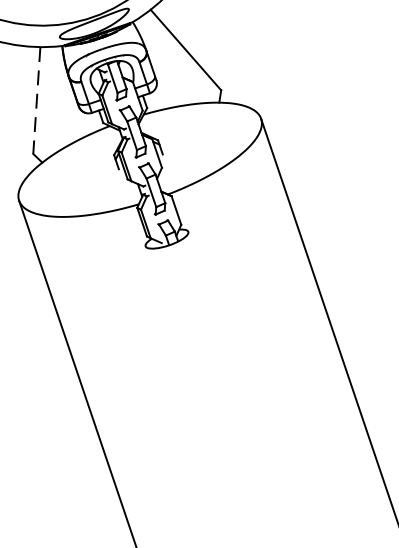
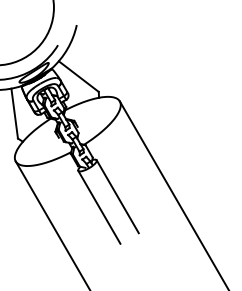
line: (36, 102) -> (14, 114), dashed -> solid
line: (216, 316) -> (117, 196), added
line: (174, 329) -> (99, 206), added

